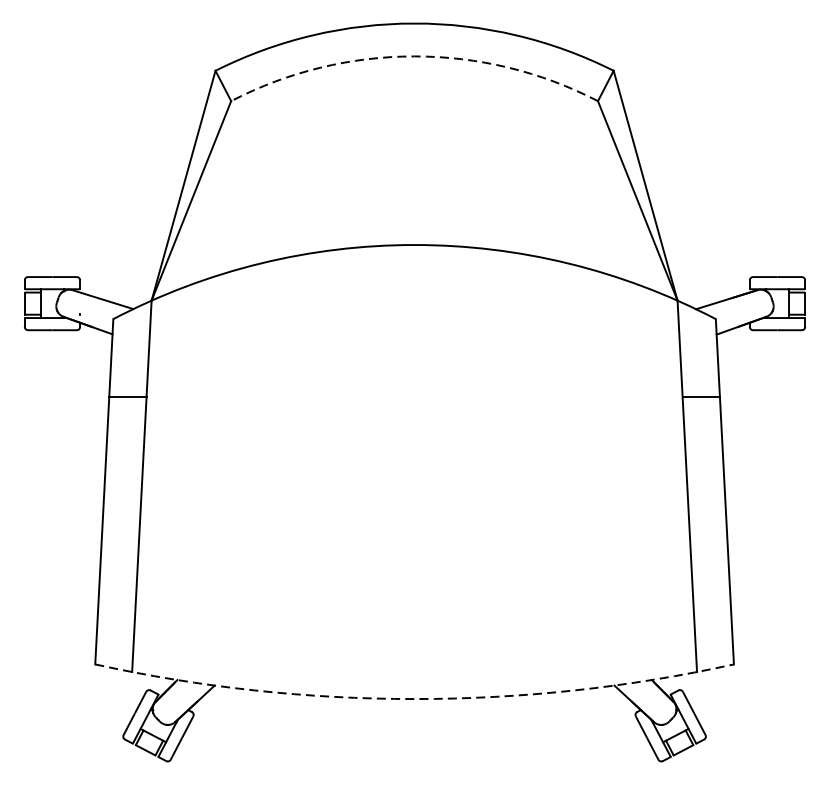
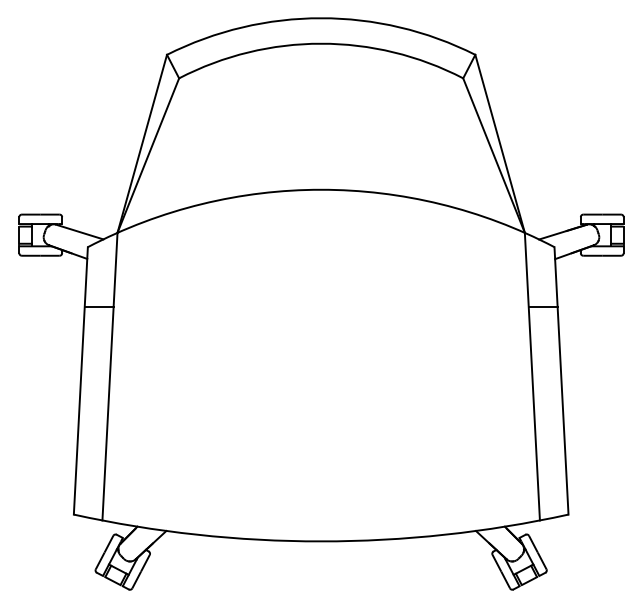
arc: (415, 56) -> (321, 43), dashed -> solid
arc: (415, 699) -> (321, 541), dashed -> solid

